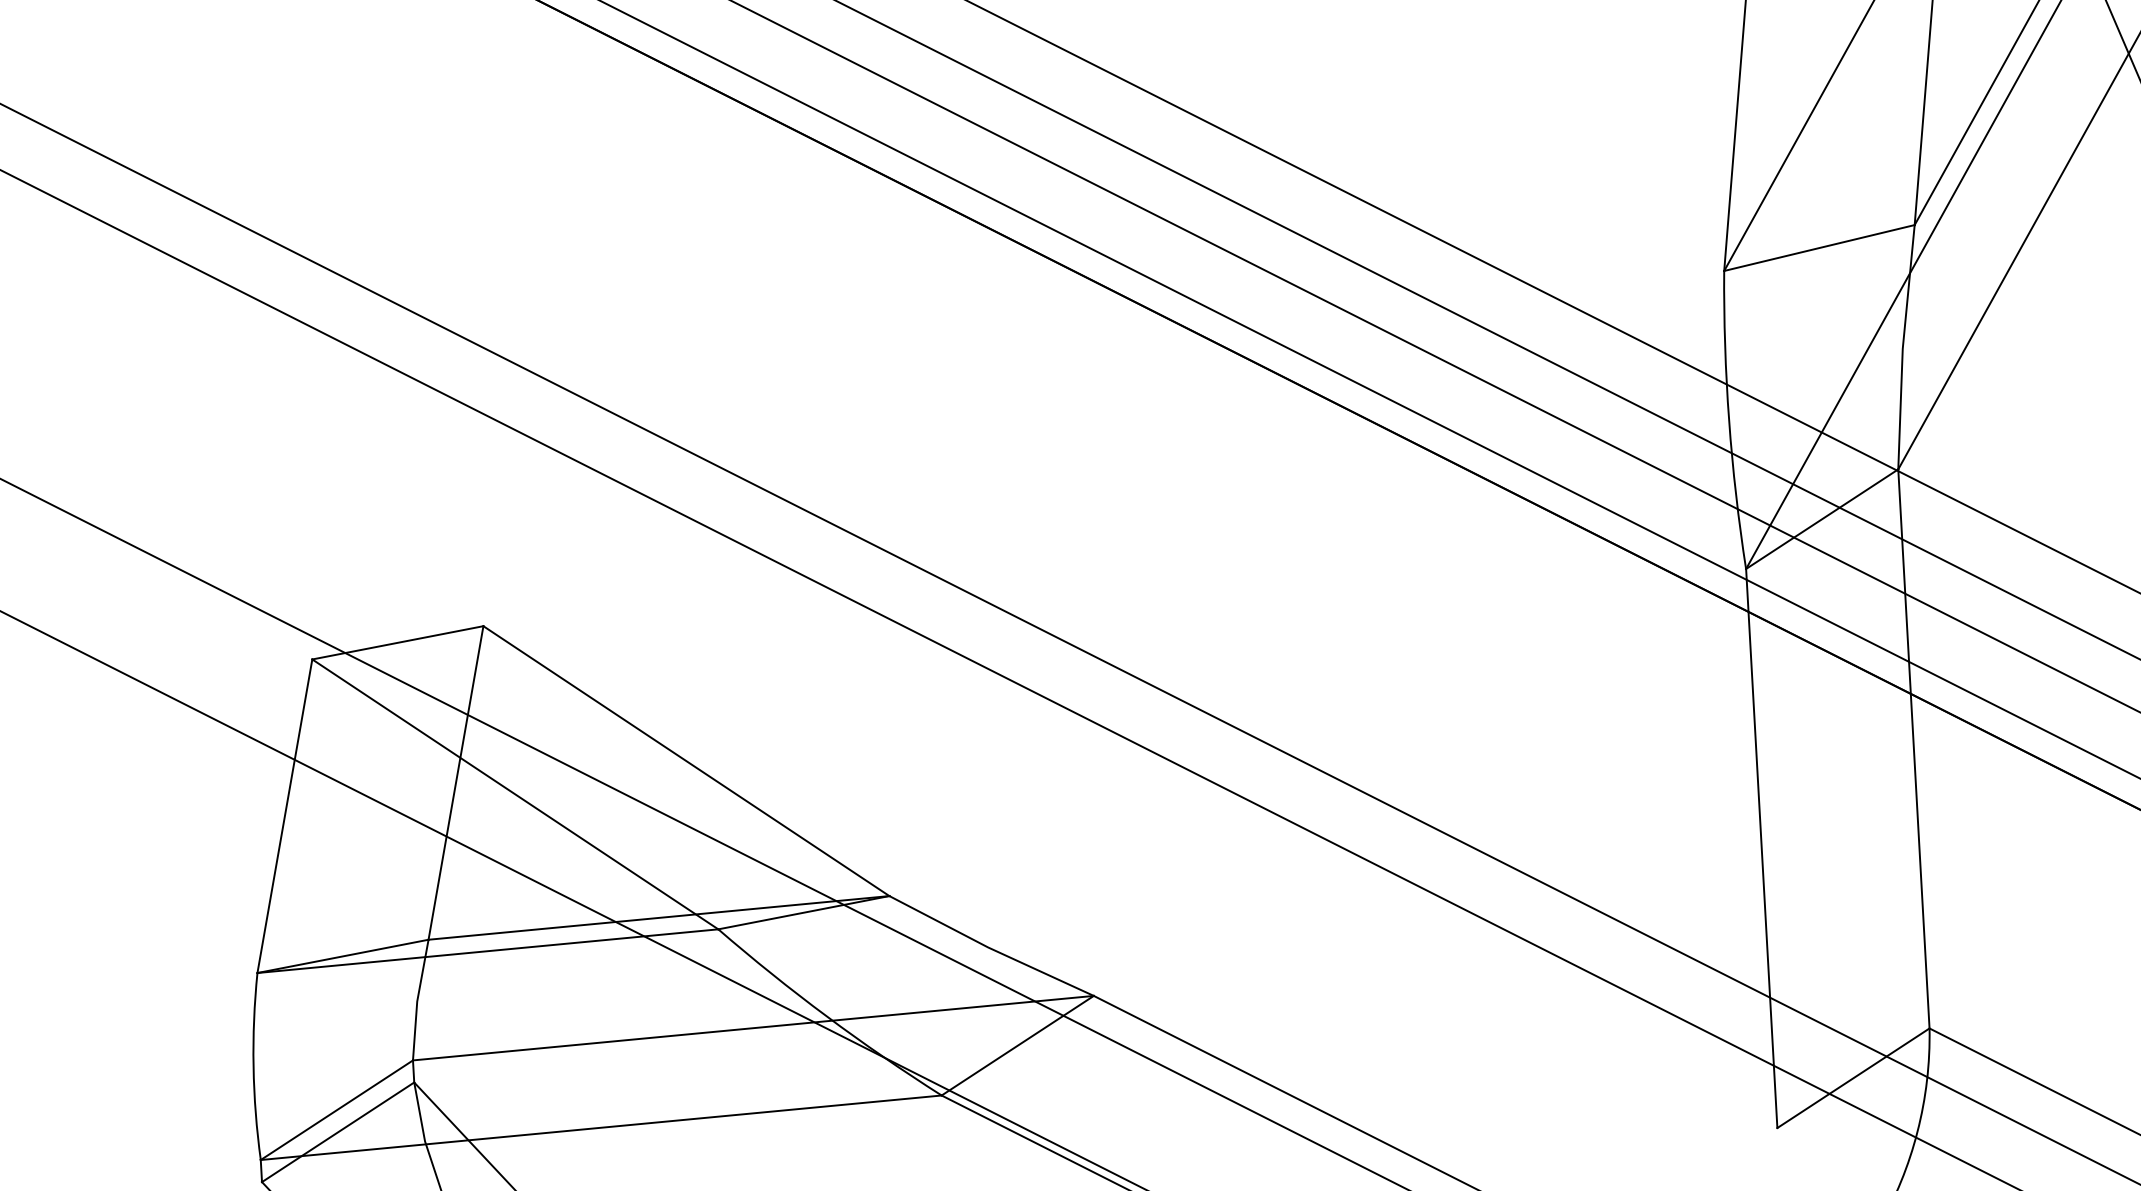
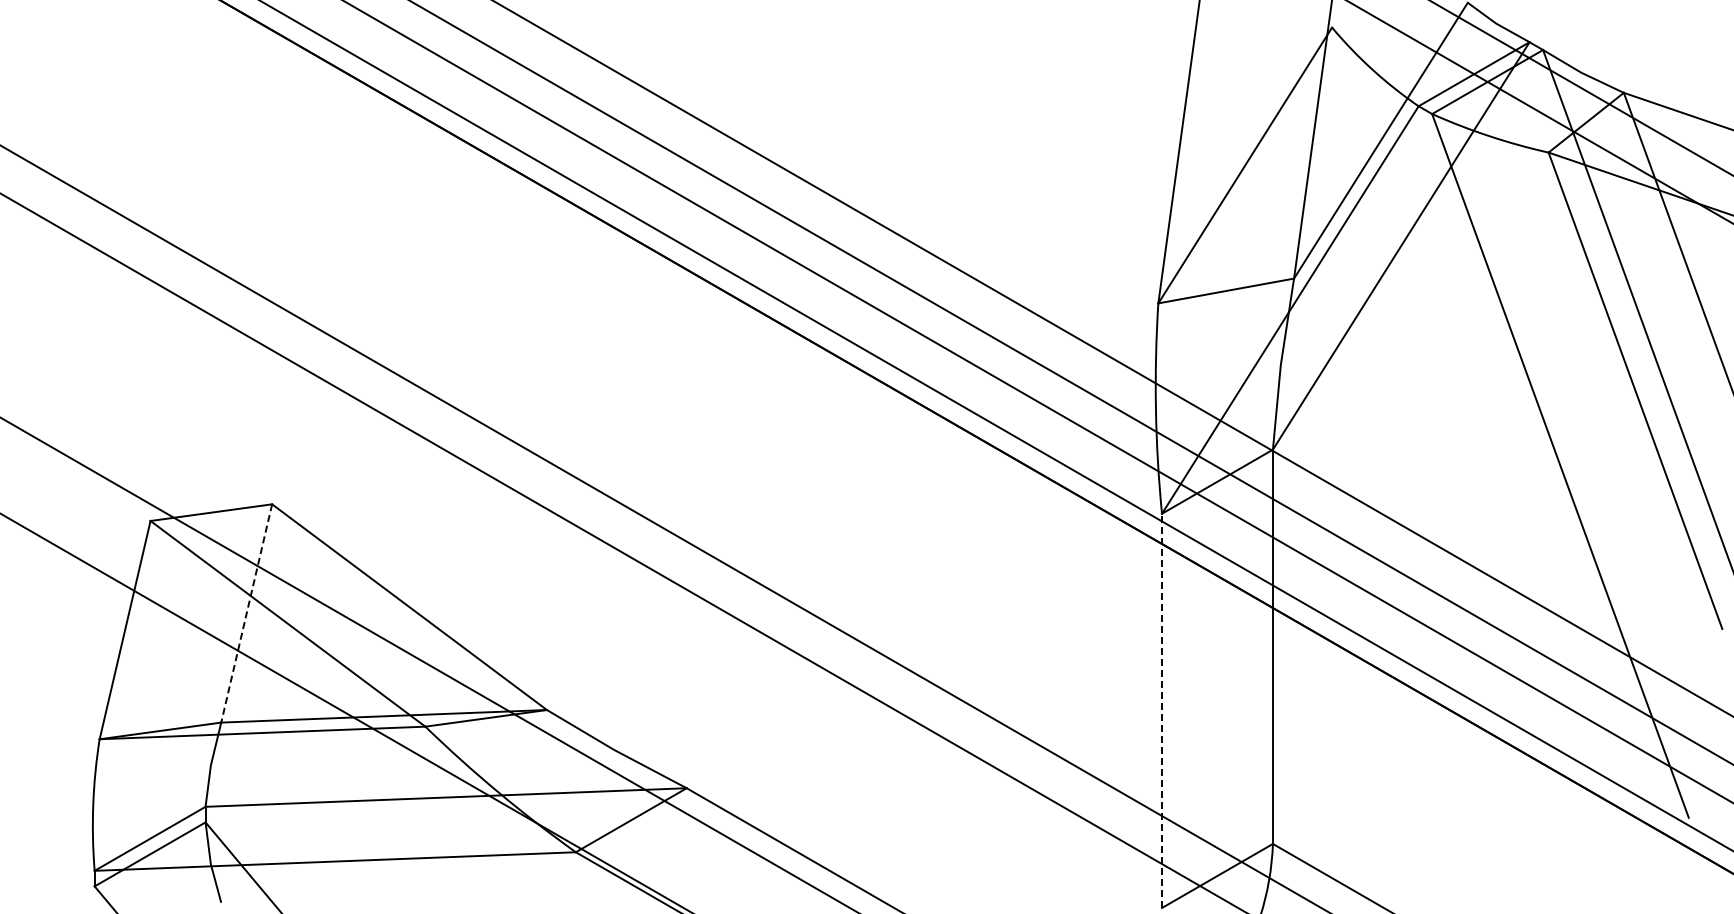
line: (455, 783) -> (246, 613), solid -> dashed
line: (1762, 847) -> (1162, 710), solid -> dashed

